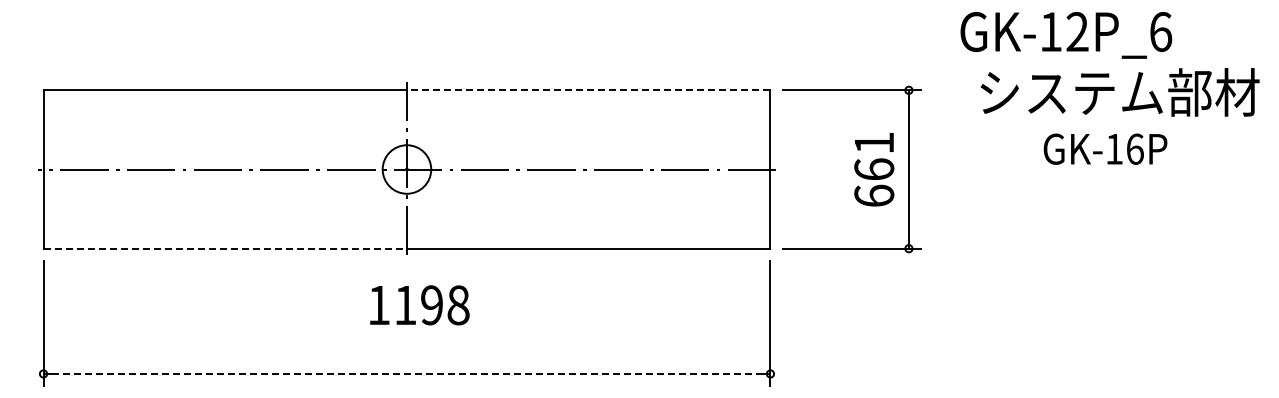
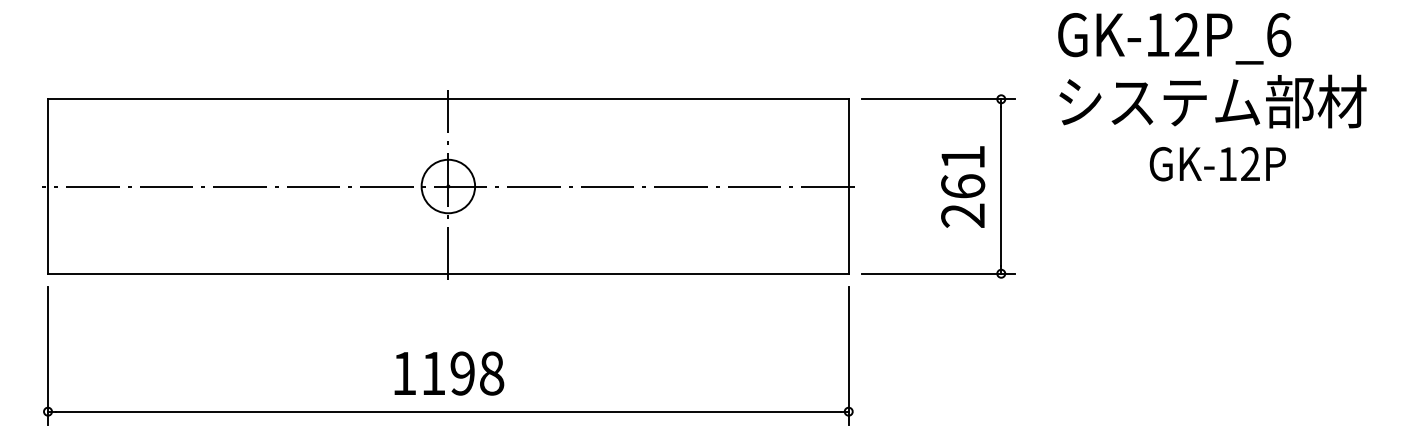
line: (588, 90) -> (648, 99), dashed -> solid
text: (1119, 92) -> (1212, 101), moved
text: (1134, 148) -> (1249, 163), GK-16P -> GK-12P
text: (874, 195) -> (963, 215), 661 -> 261
line: (225, 248) -> (248, 273), dashed -> solid
text: (419, 305) -> (448, 373), moved
line: (406, 373) -> (447, 411), dashed -> solid

